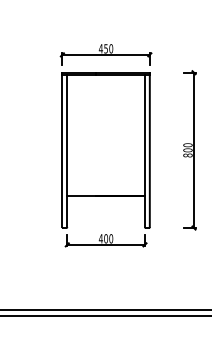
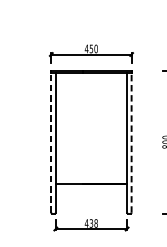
line: (62, 150) -> (51, 142), solid -> dashed
line: (149, 150) -> (131, 142), solid -> dashed
text: (108, 238) -> (93, 223), 400 -> 438

